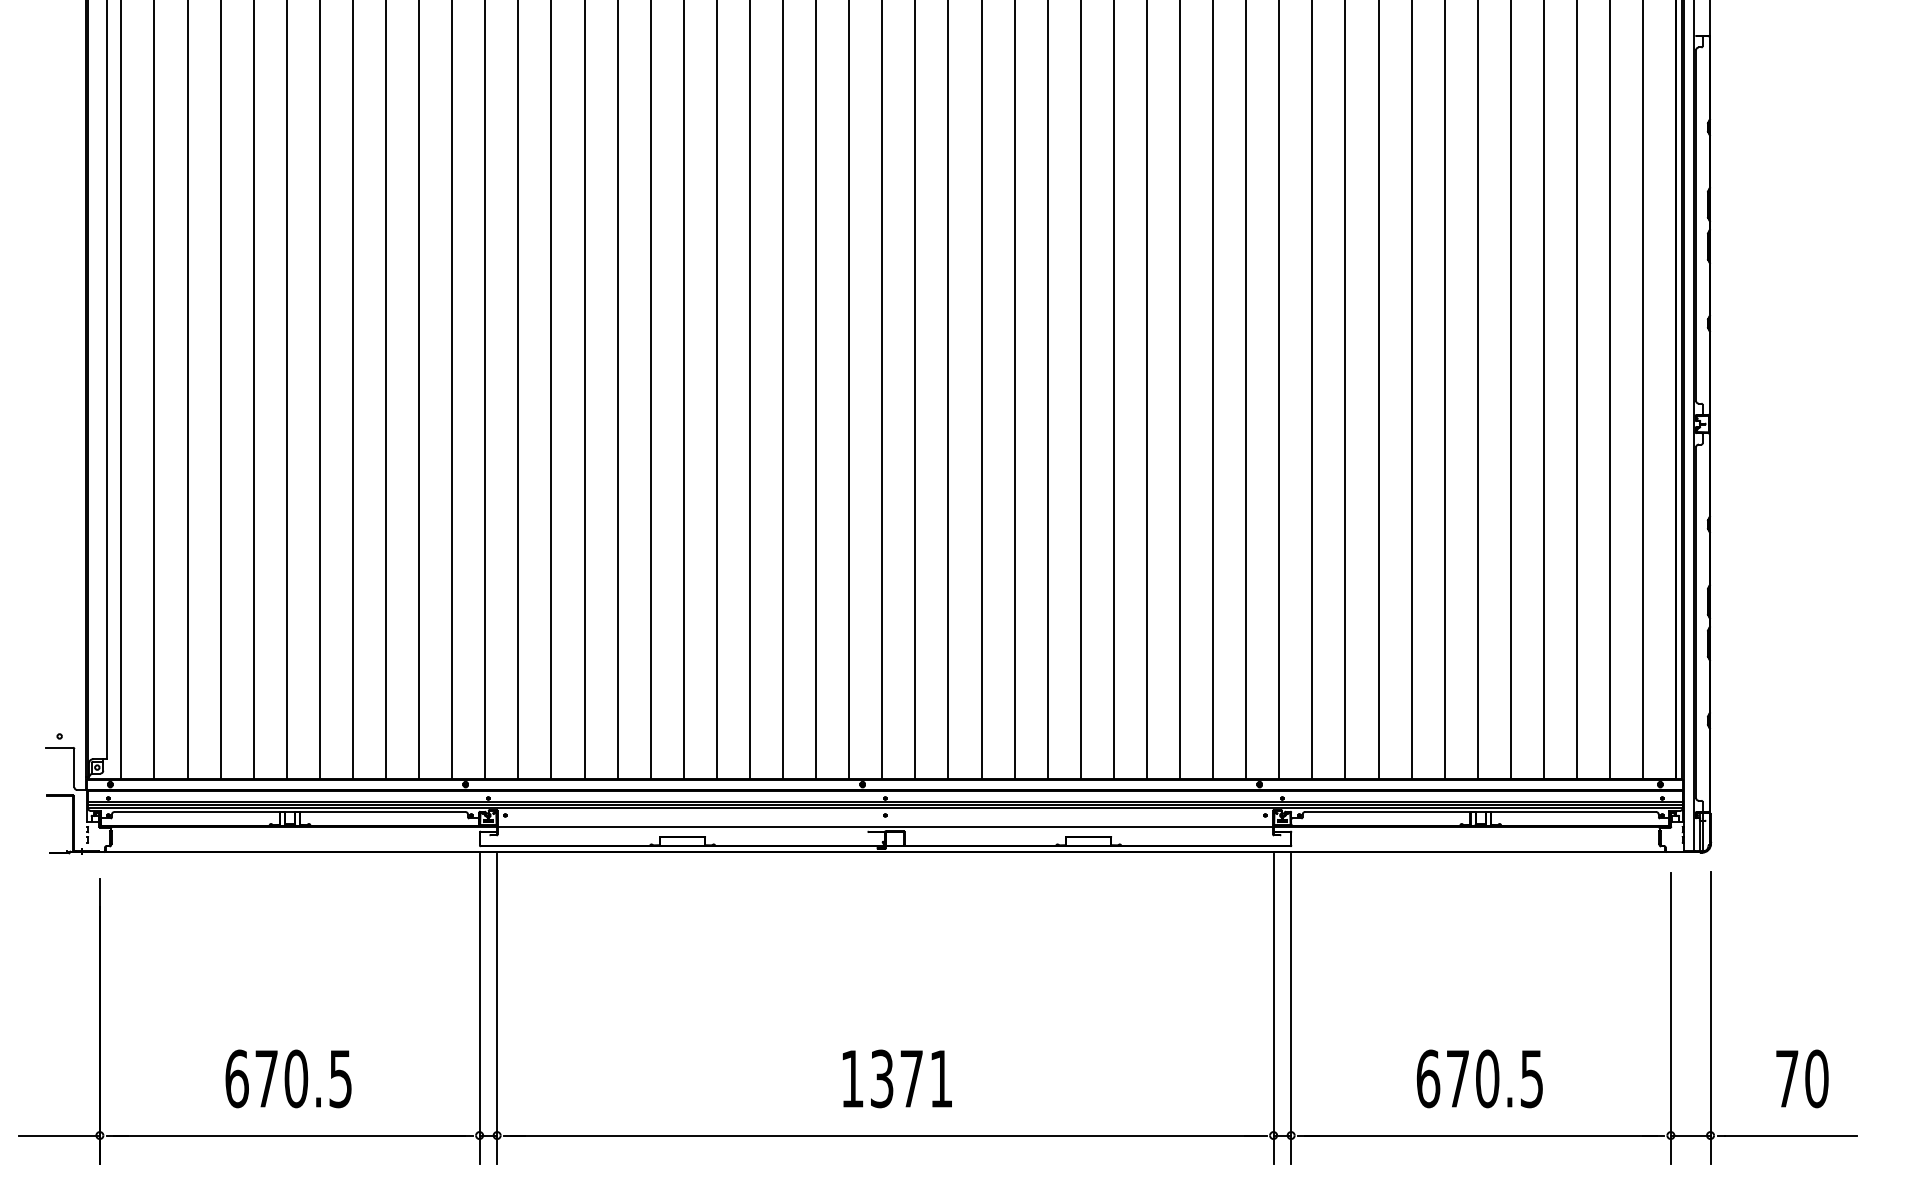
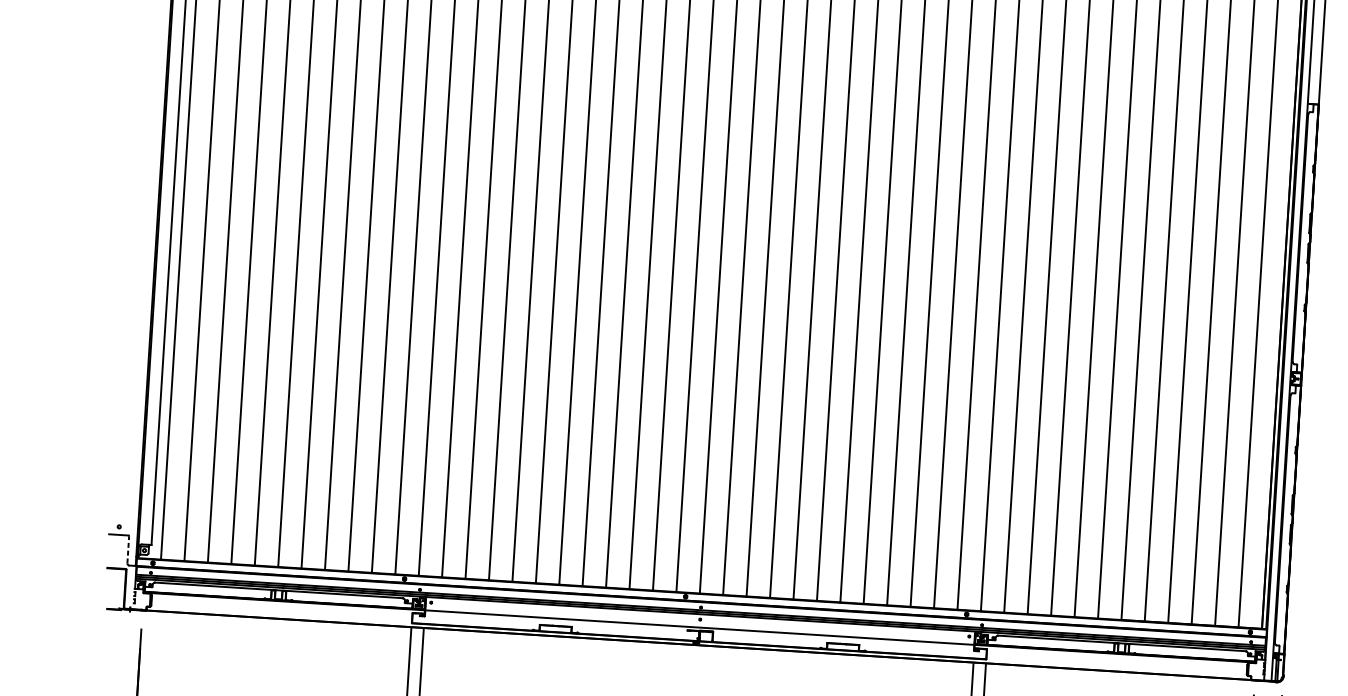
line: (74, 767) -> (128, 549), solid -> dashed

